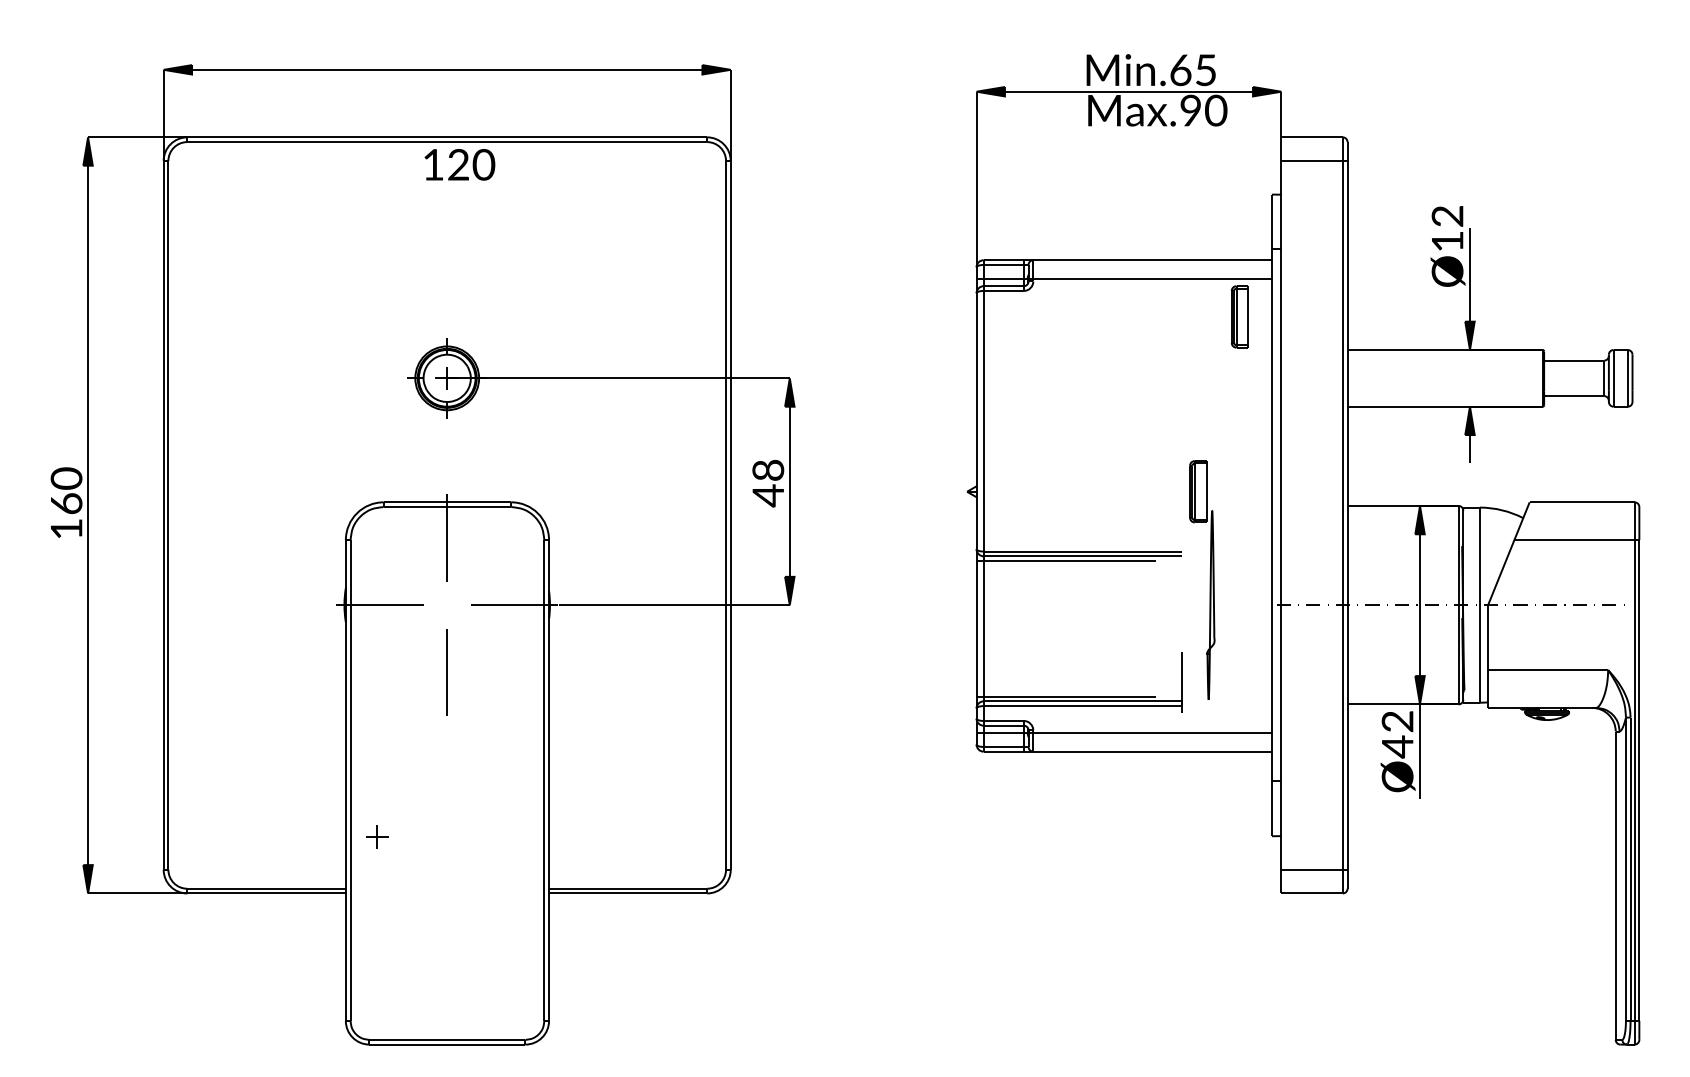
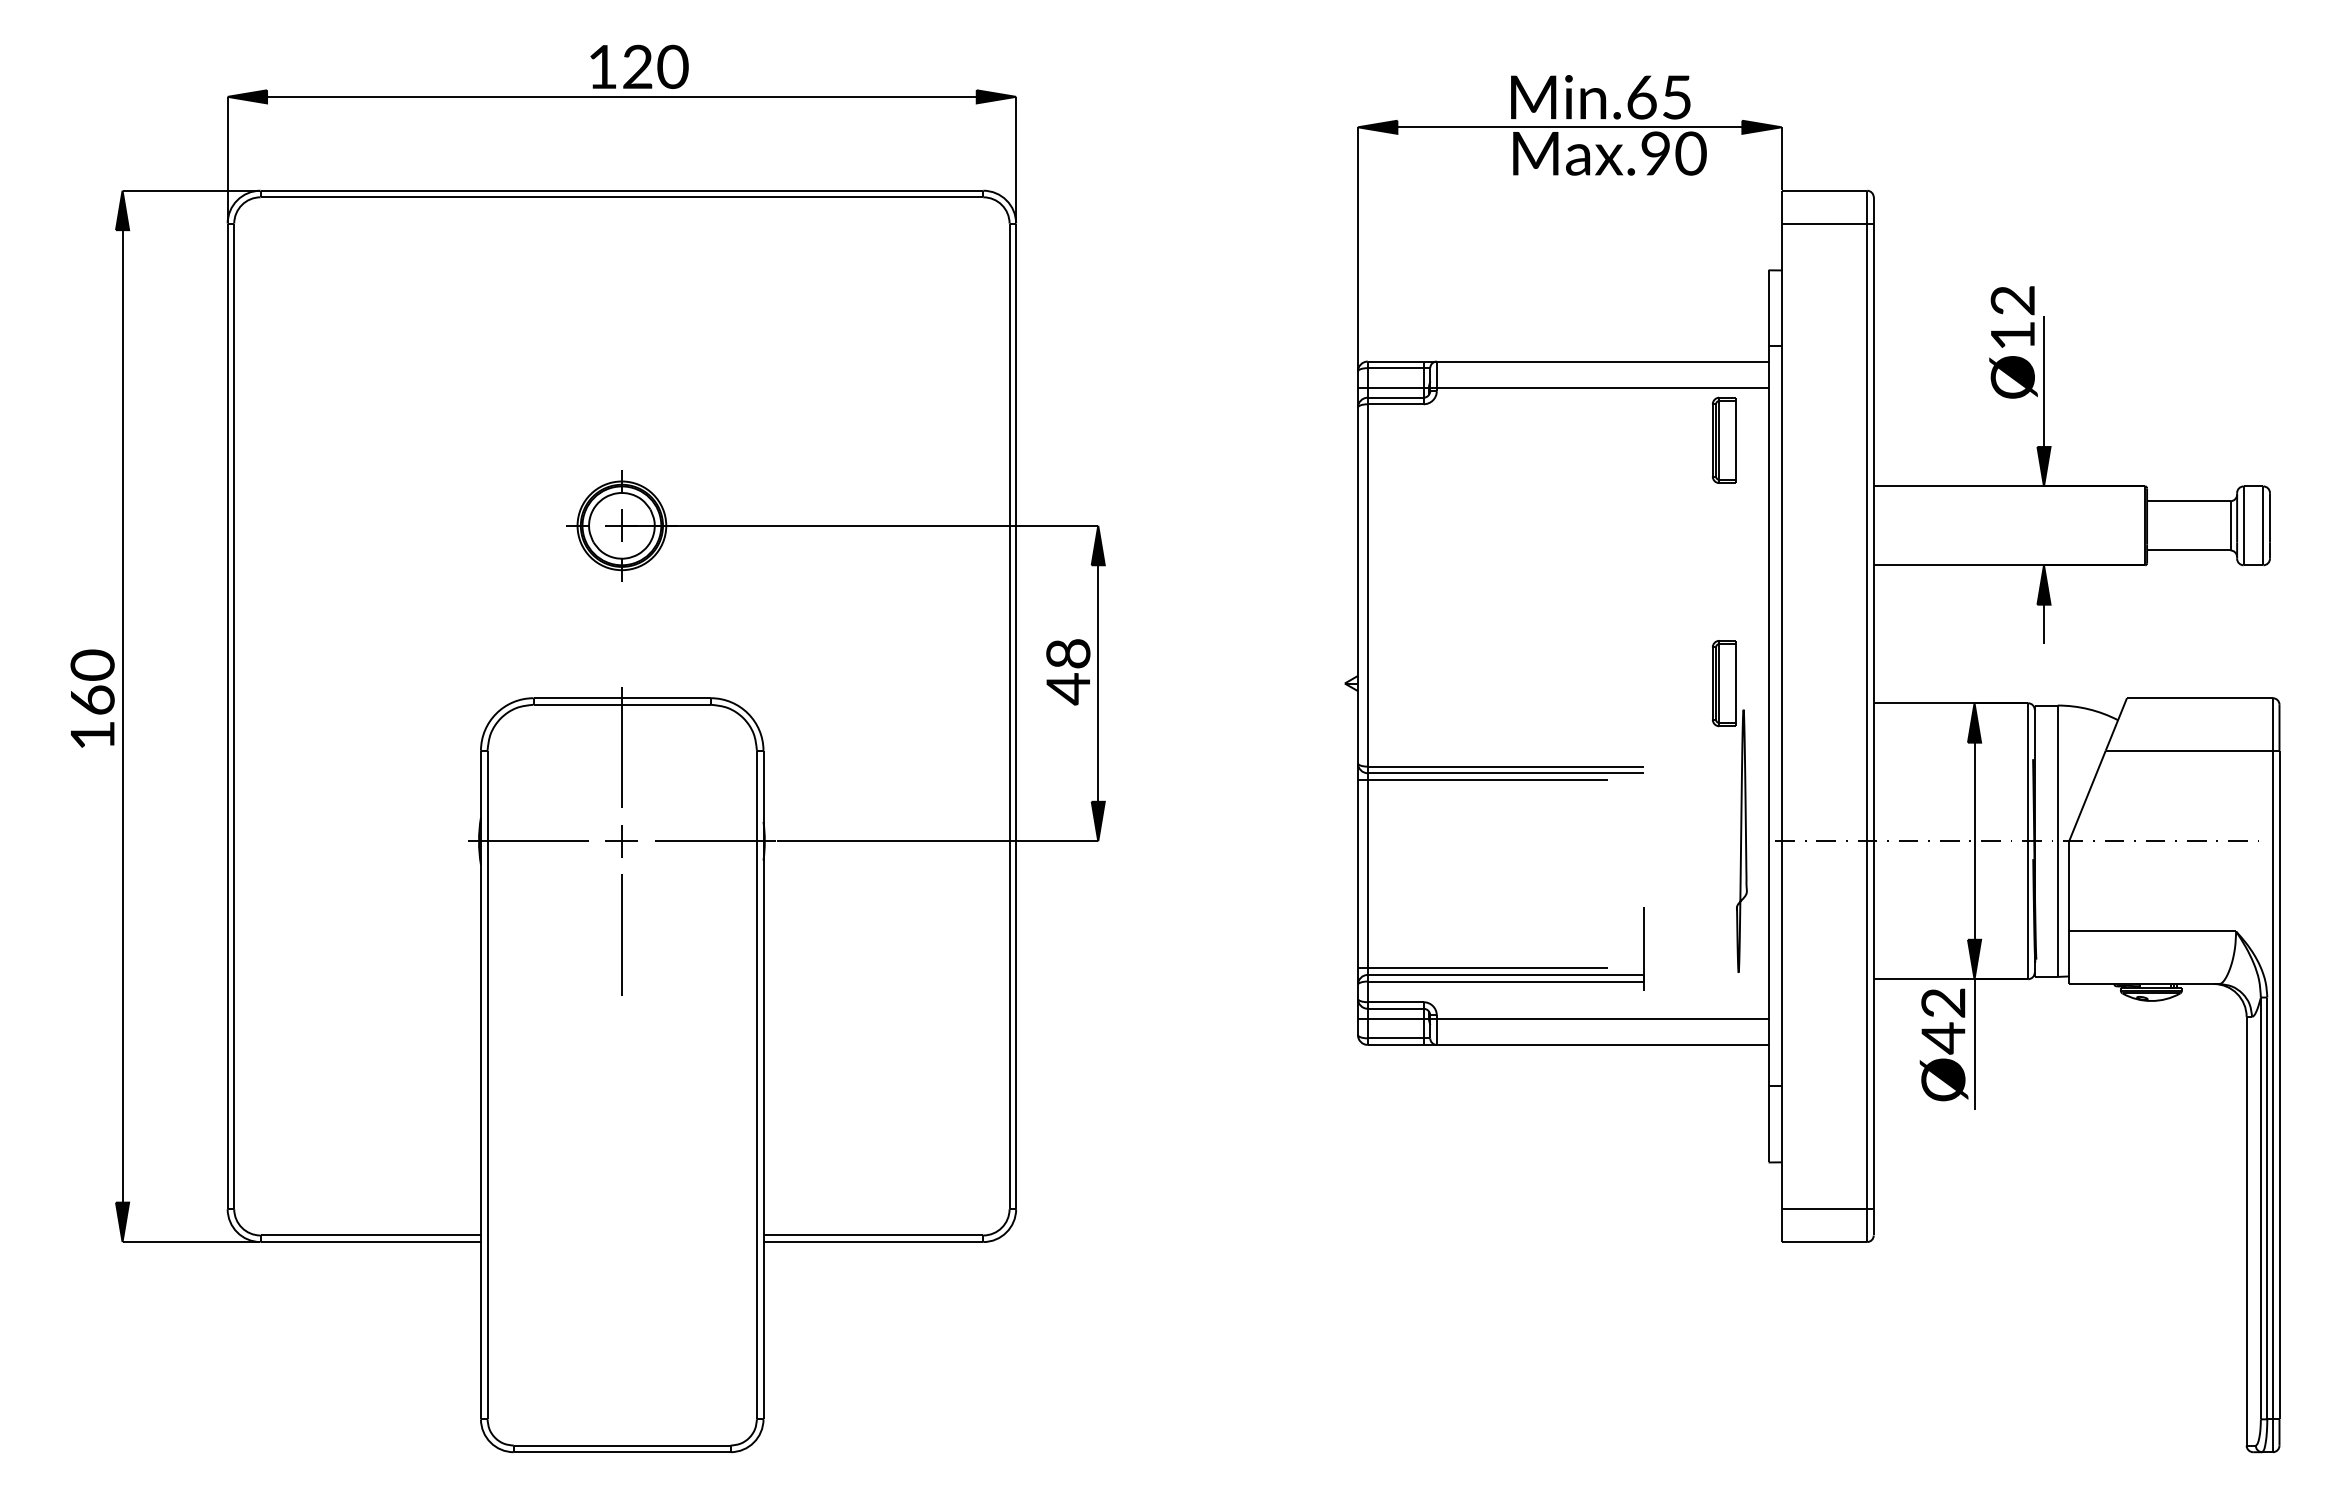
text: (459, 164) -> (639, 66), moved
part: (1209, 580) -> (1740, 806), moved
part: (377, 836) -> (621, 841), moved

